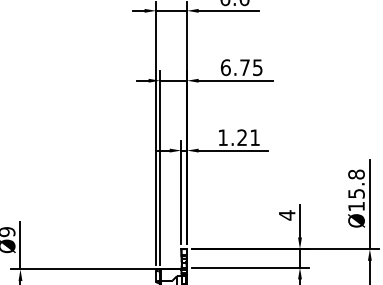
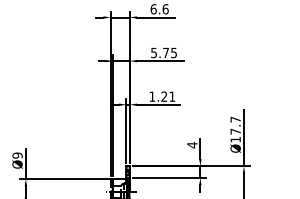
text: (226, 66) -> (154, 52), 6.75 -> 5.75
text: (356, 183) -> (235, 125), Ø15.8 -> Ø17.7

